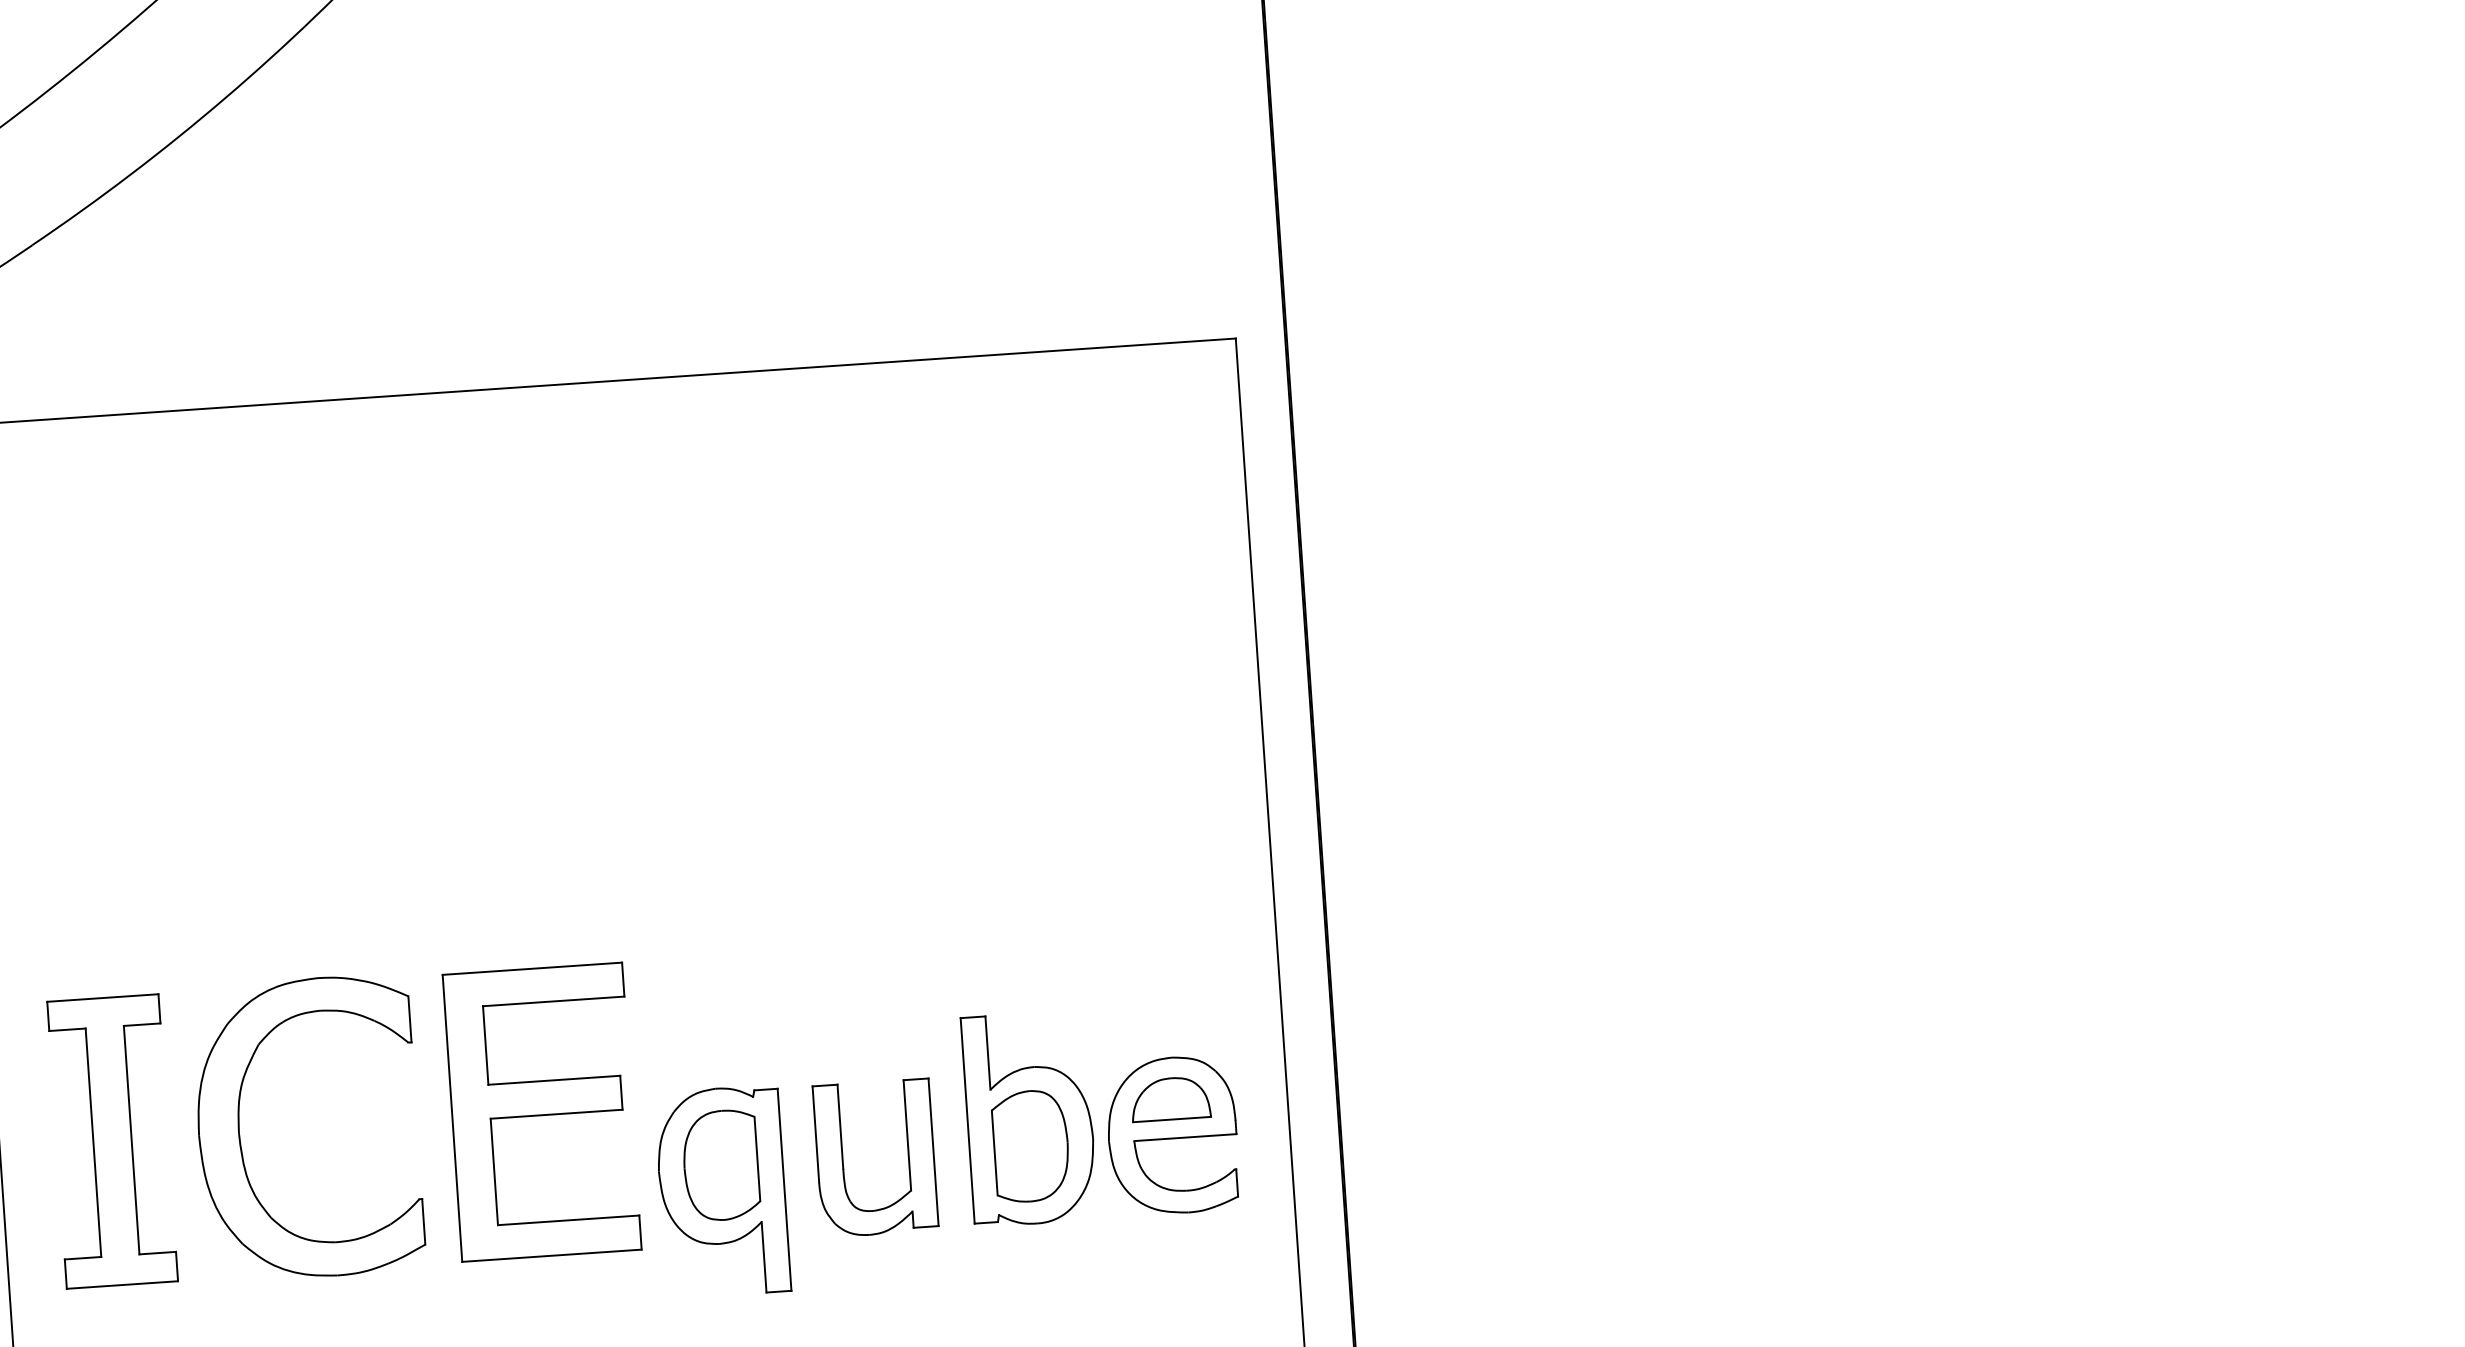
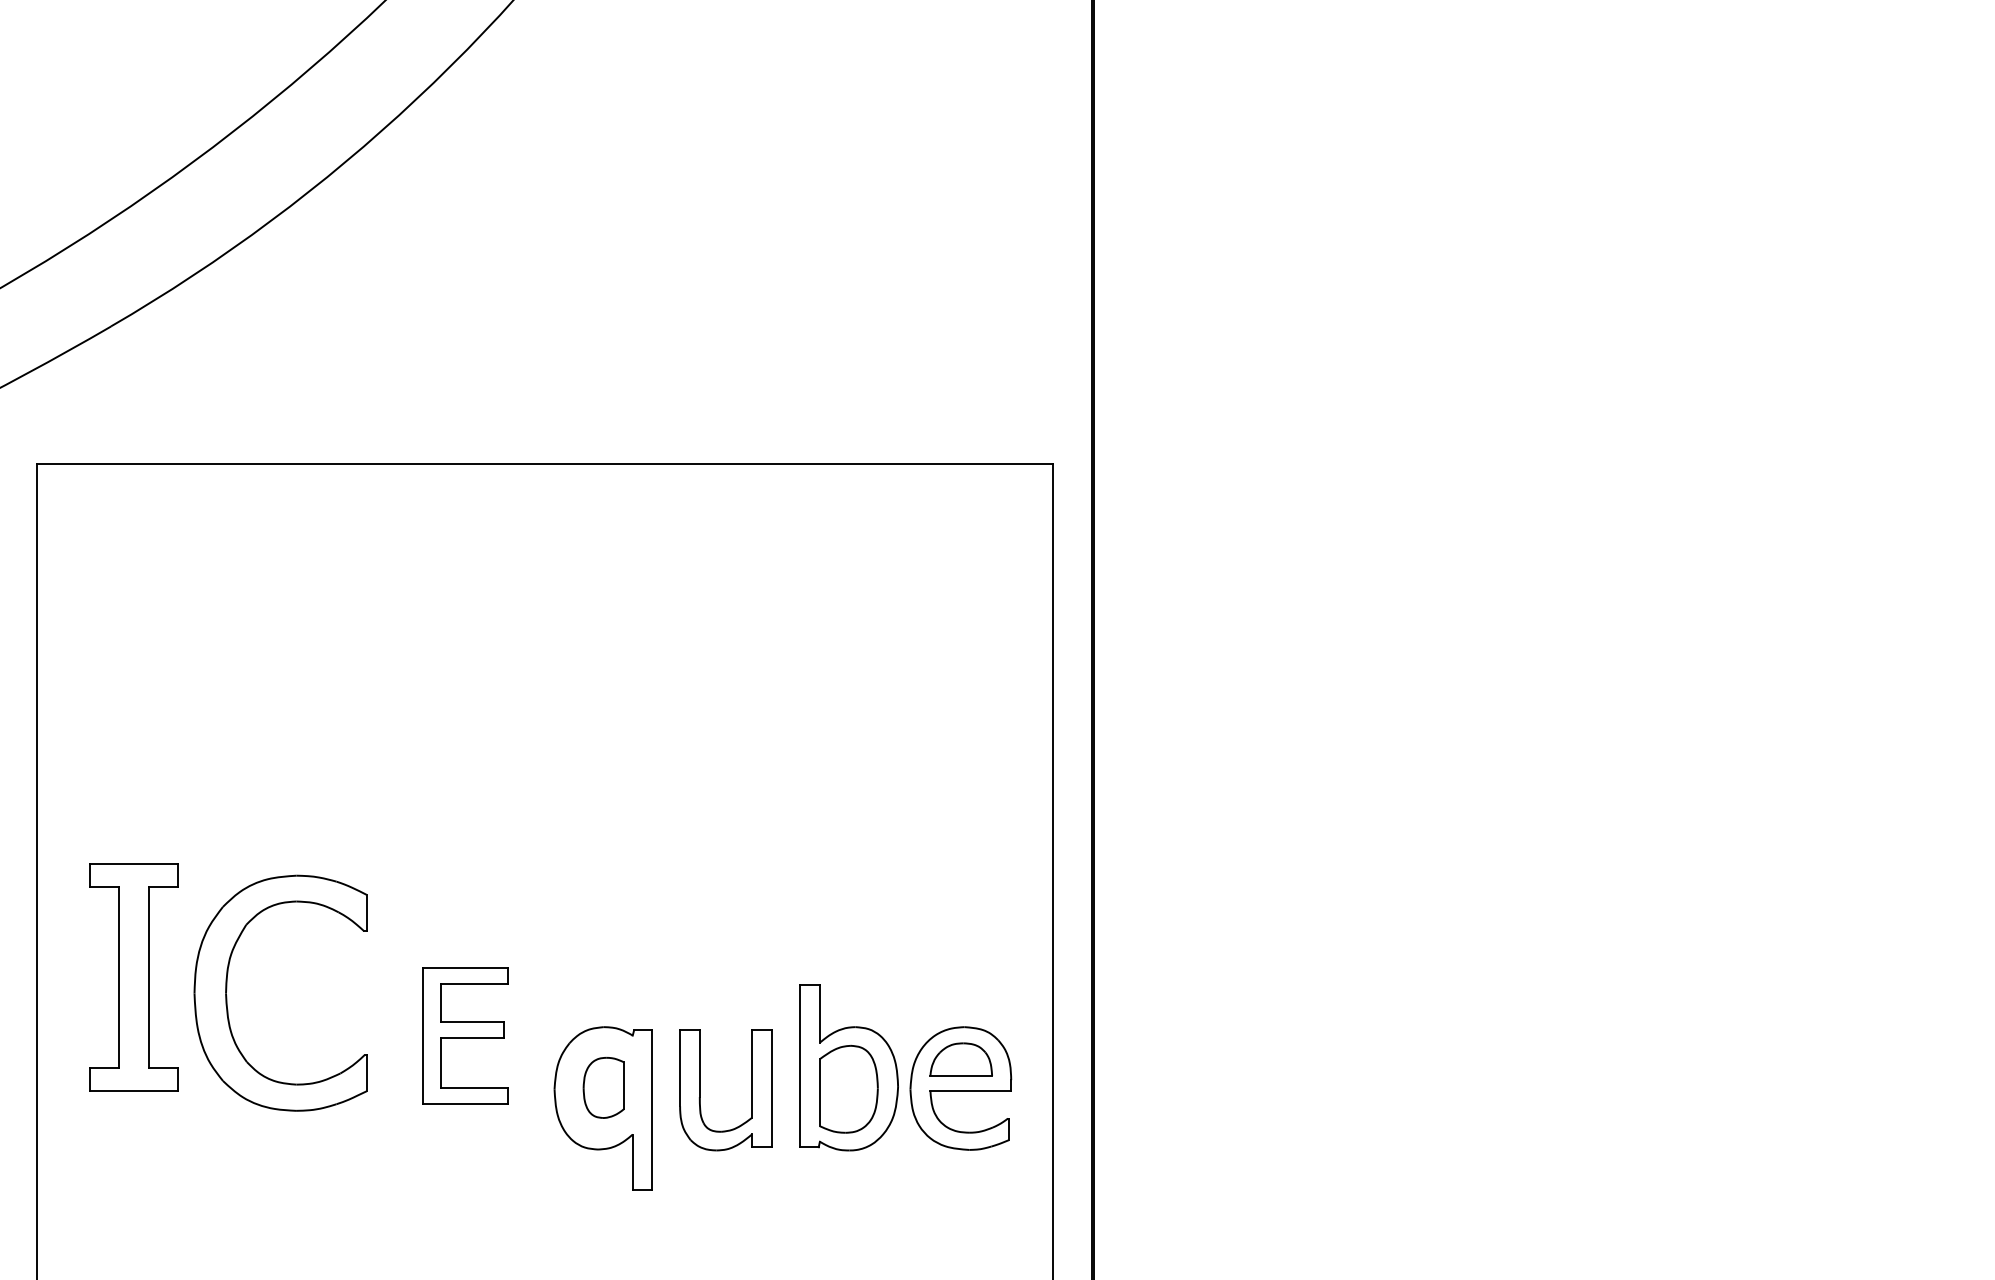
part: (541, 1112) -> (465, 1036), size x0.6
part: (240, 1127) -> (227, 989), moved
part: (111, 1141) -> (133, 977), moved
part: (720, 1165) -> (603, 1087), size x0.7

